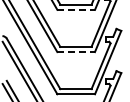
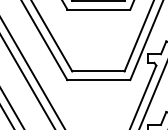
line: (76, 9) -> (99, 8), dashed -> solid
line: (76, 52) -> (99, 80), dashed -> solid

